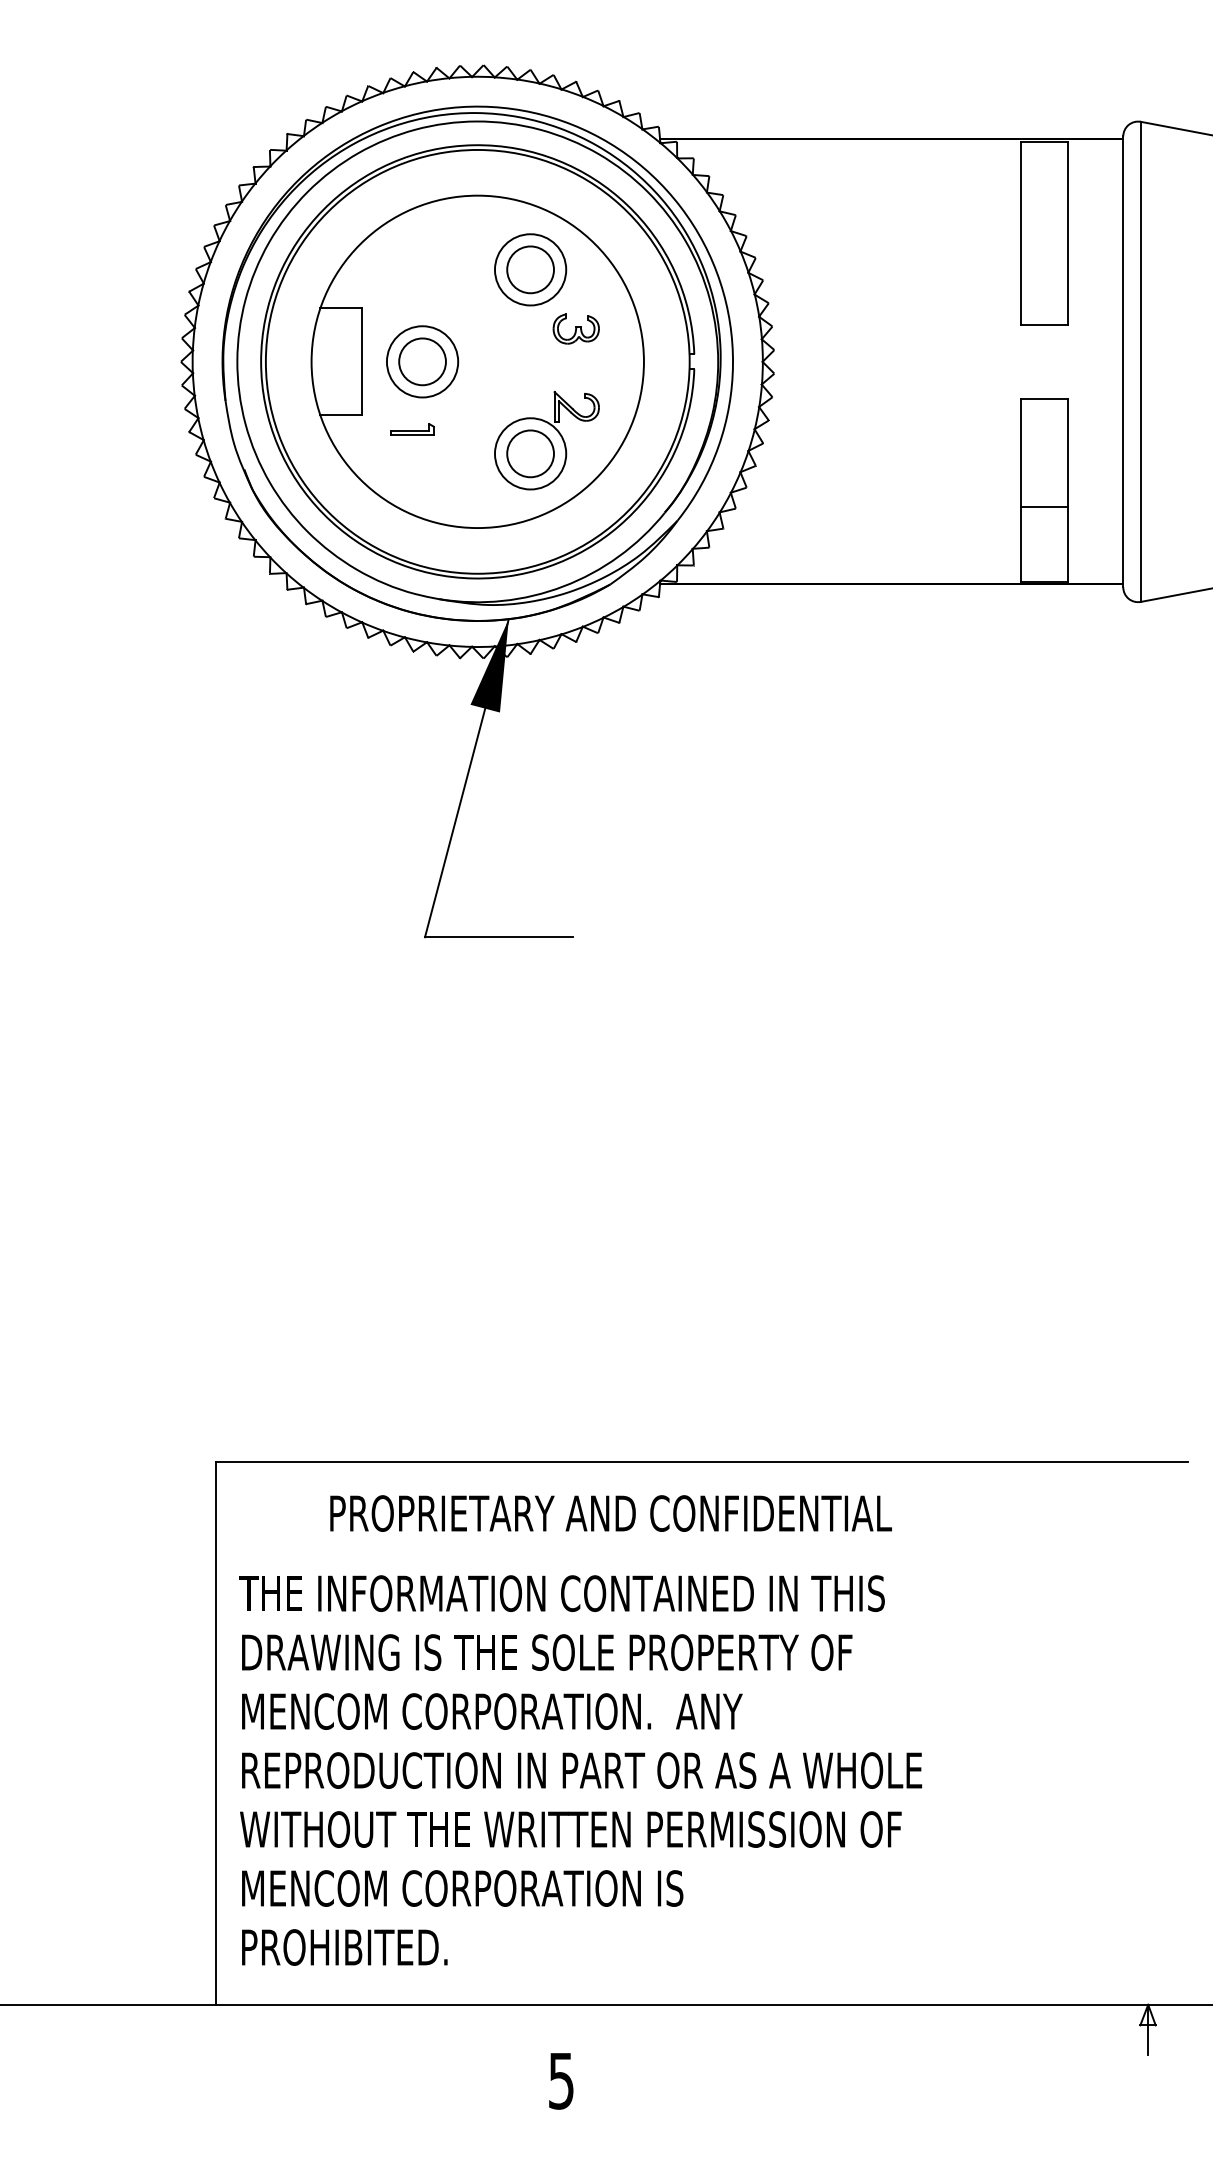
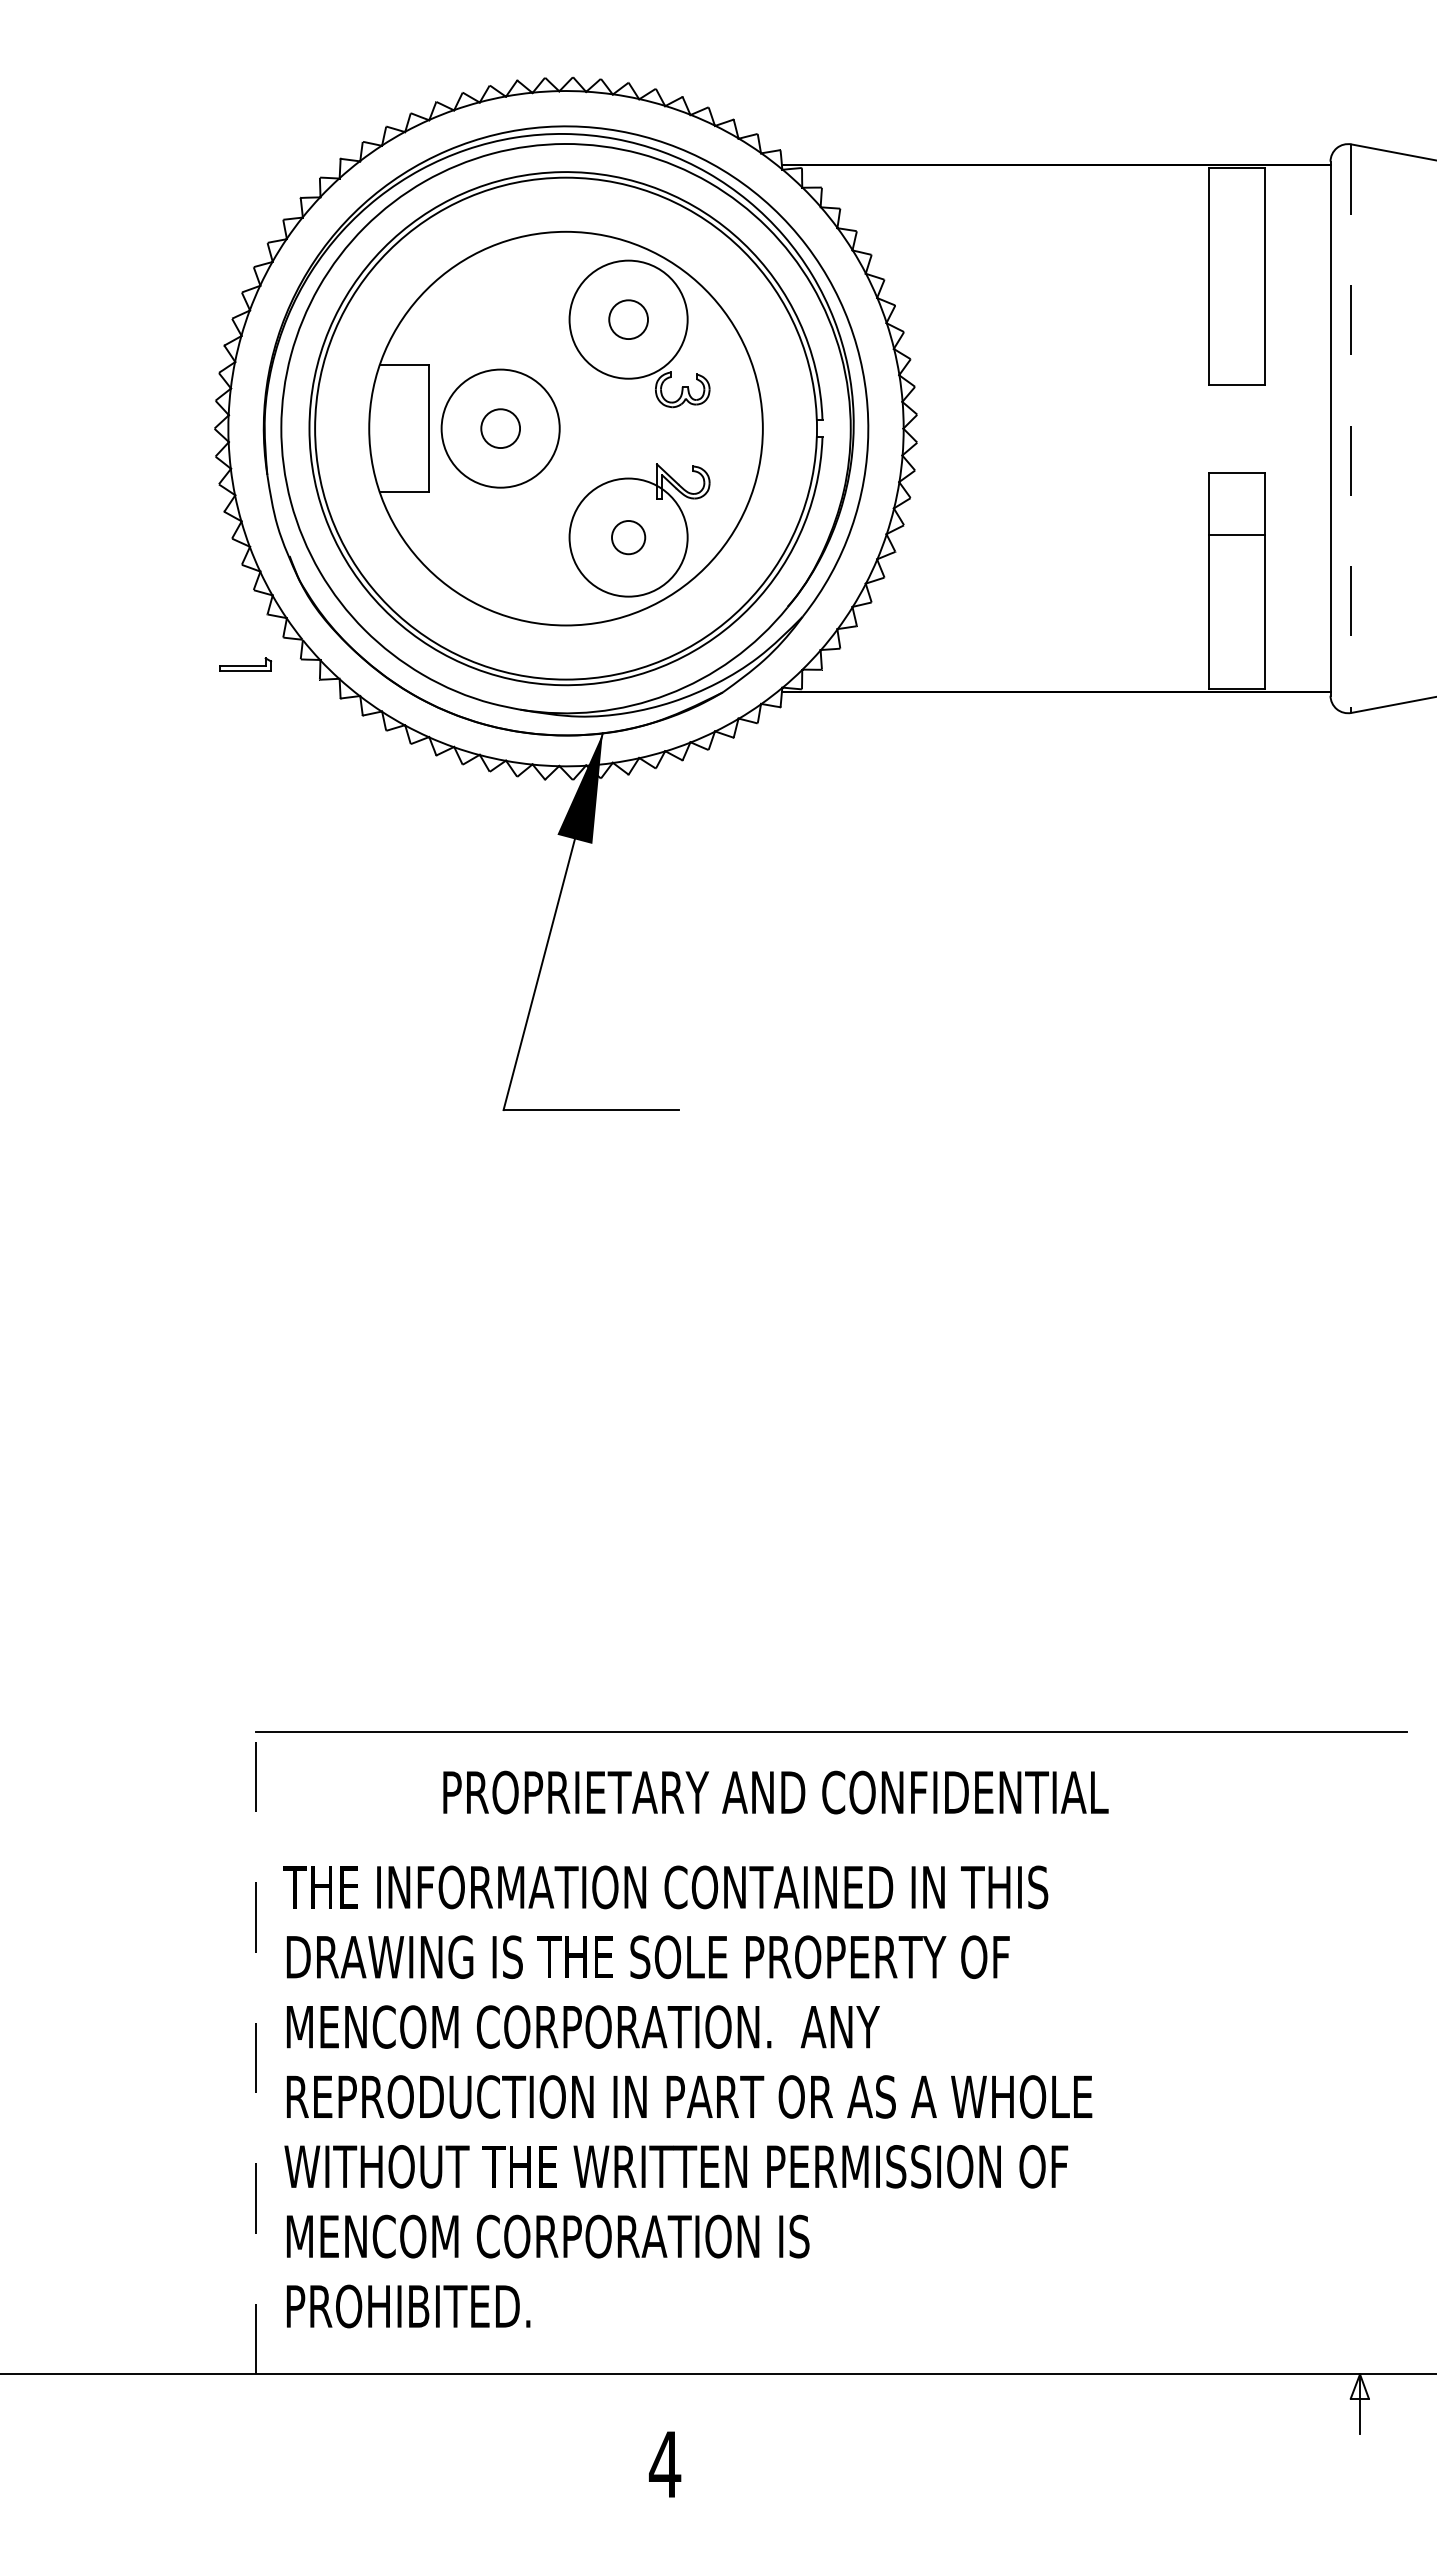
circle: (530, 269) -> (628, 319), size x0.7
circle: (530, 269) -> (628, 319), size x1.4
circle: (422, 361) -> (500, 428), size x0.7
circle: (422, 361) -> (500, 428), size x1.4
line: (1141, 362) -> (1351, 429), solid -> dashed
part: (412, 429) -> (245, 664), moved
circle: (530, 453) -> (628, 537), size x0.6
circle: (530, 453) -> (628, 537), size x1.4
line: (1043, 506) -> (1236, 535), moved
text: (610, 1513) -> (775, 1792), moved
line: (215, 1733) -> (255, 2052), solid -> dashed
text: (560, 2080) -> (664, 2464), 5 -> 4

